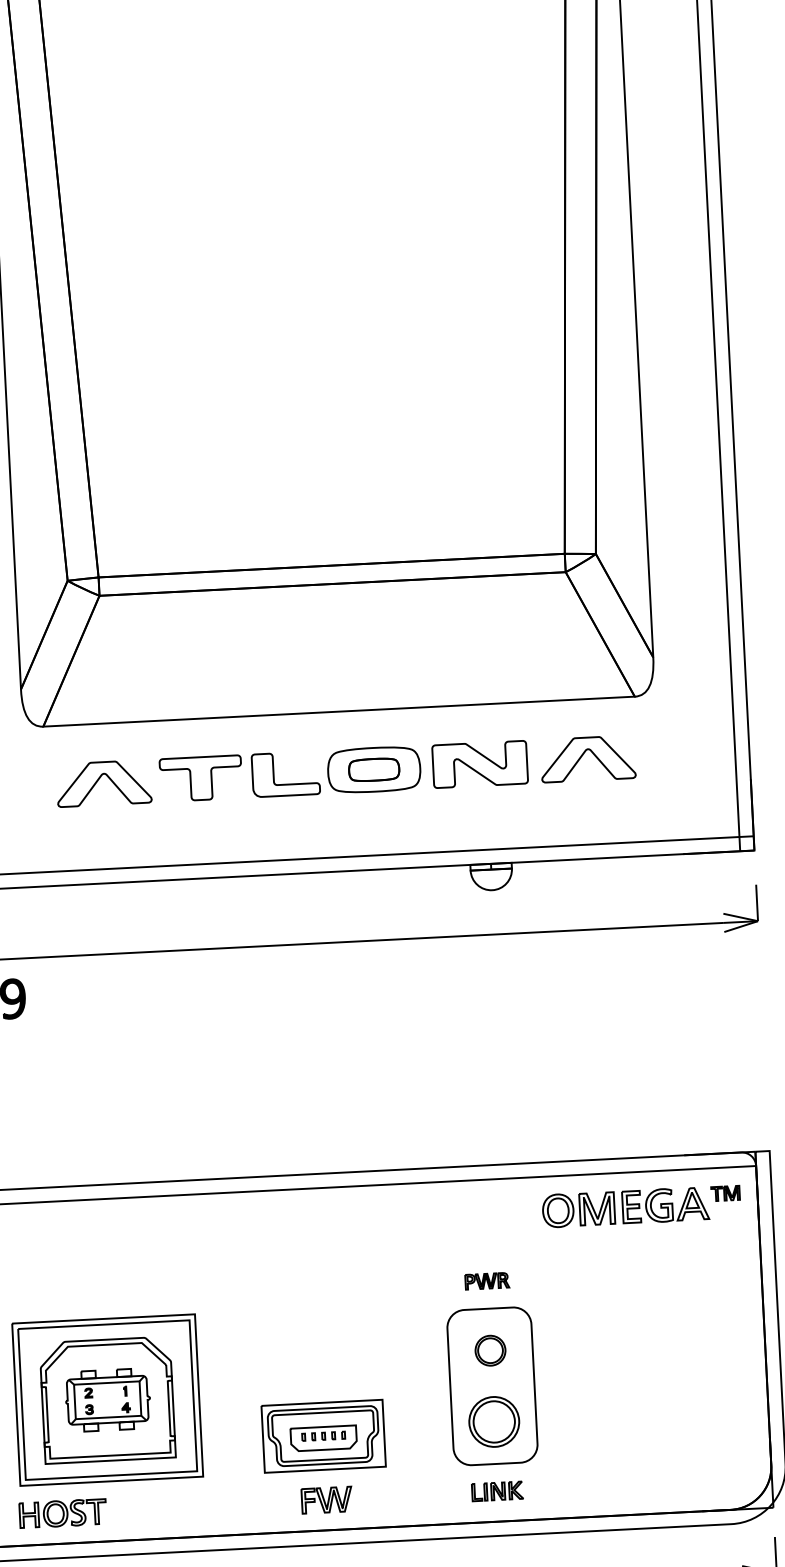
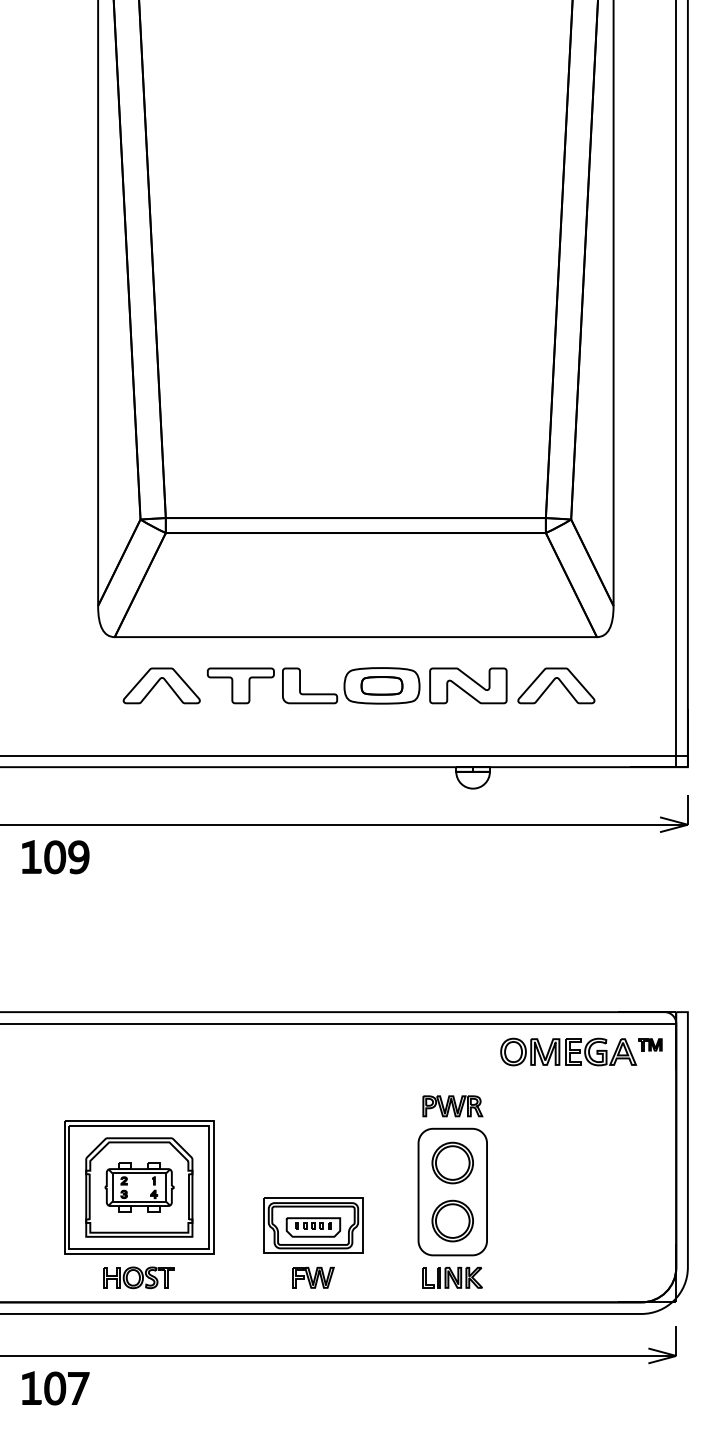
part: (486, 1281) -> (452, 1106), size x1.67
part: (490, 1350) -> (452, 1162), size x1.67
part: (497, 1491) -> (452, 1277), size x1.43
part: (61, 1513) -> (138, 1277), moved

